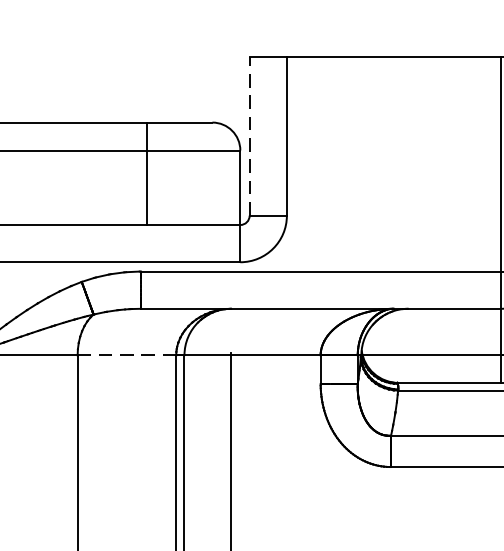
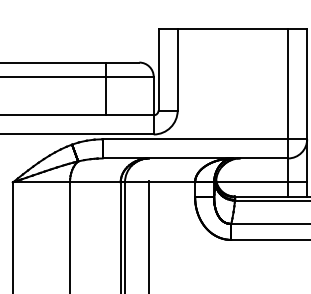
line: (249, 136) -> (158, 69), dashed -> solid
line: (125, 355) -> (94, 182), dashed -> solid

